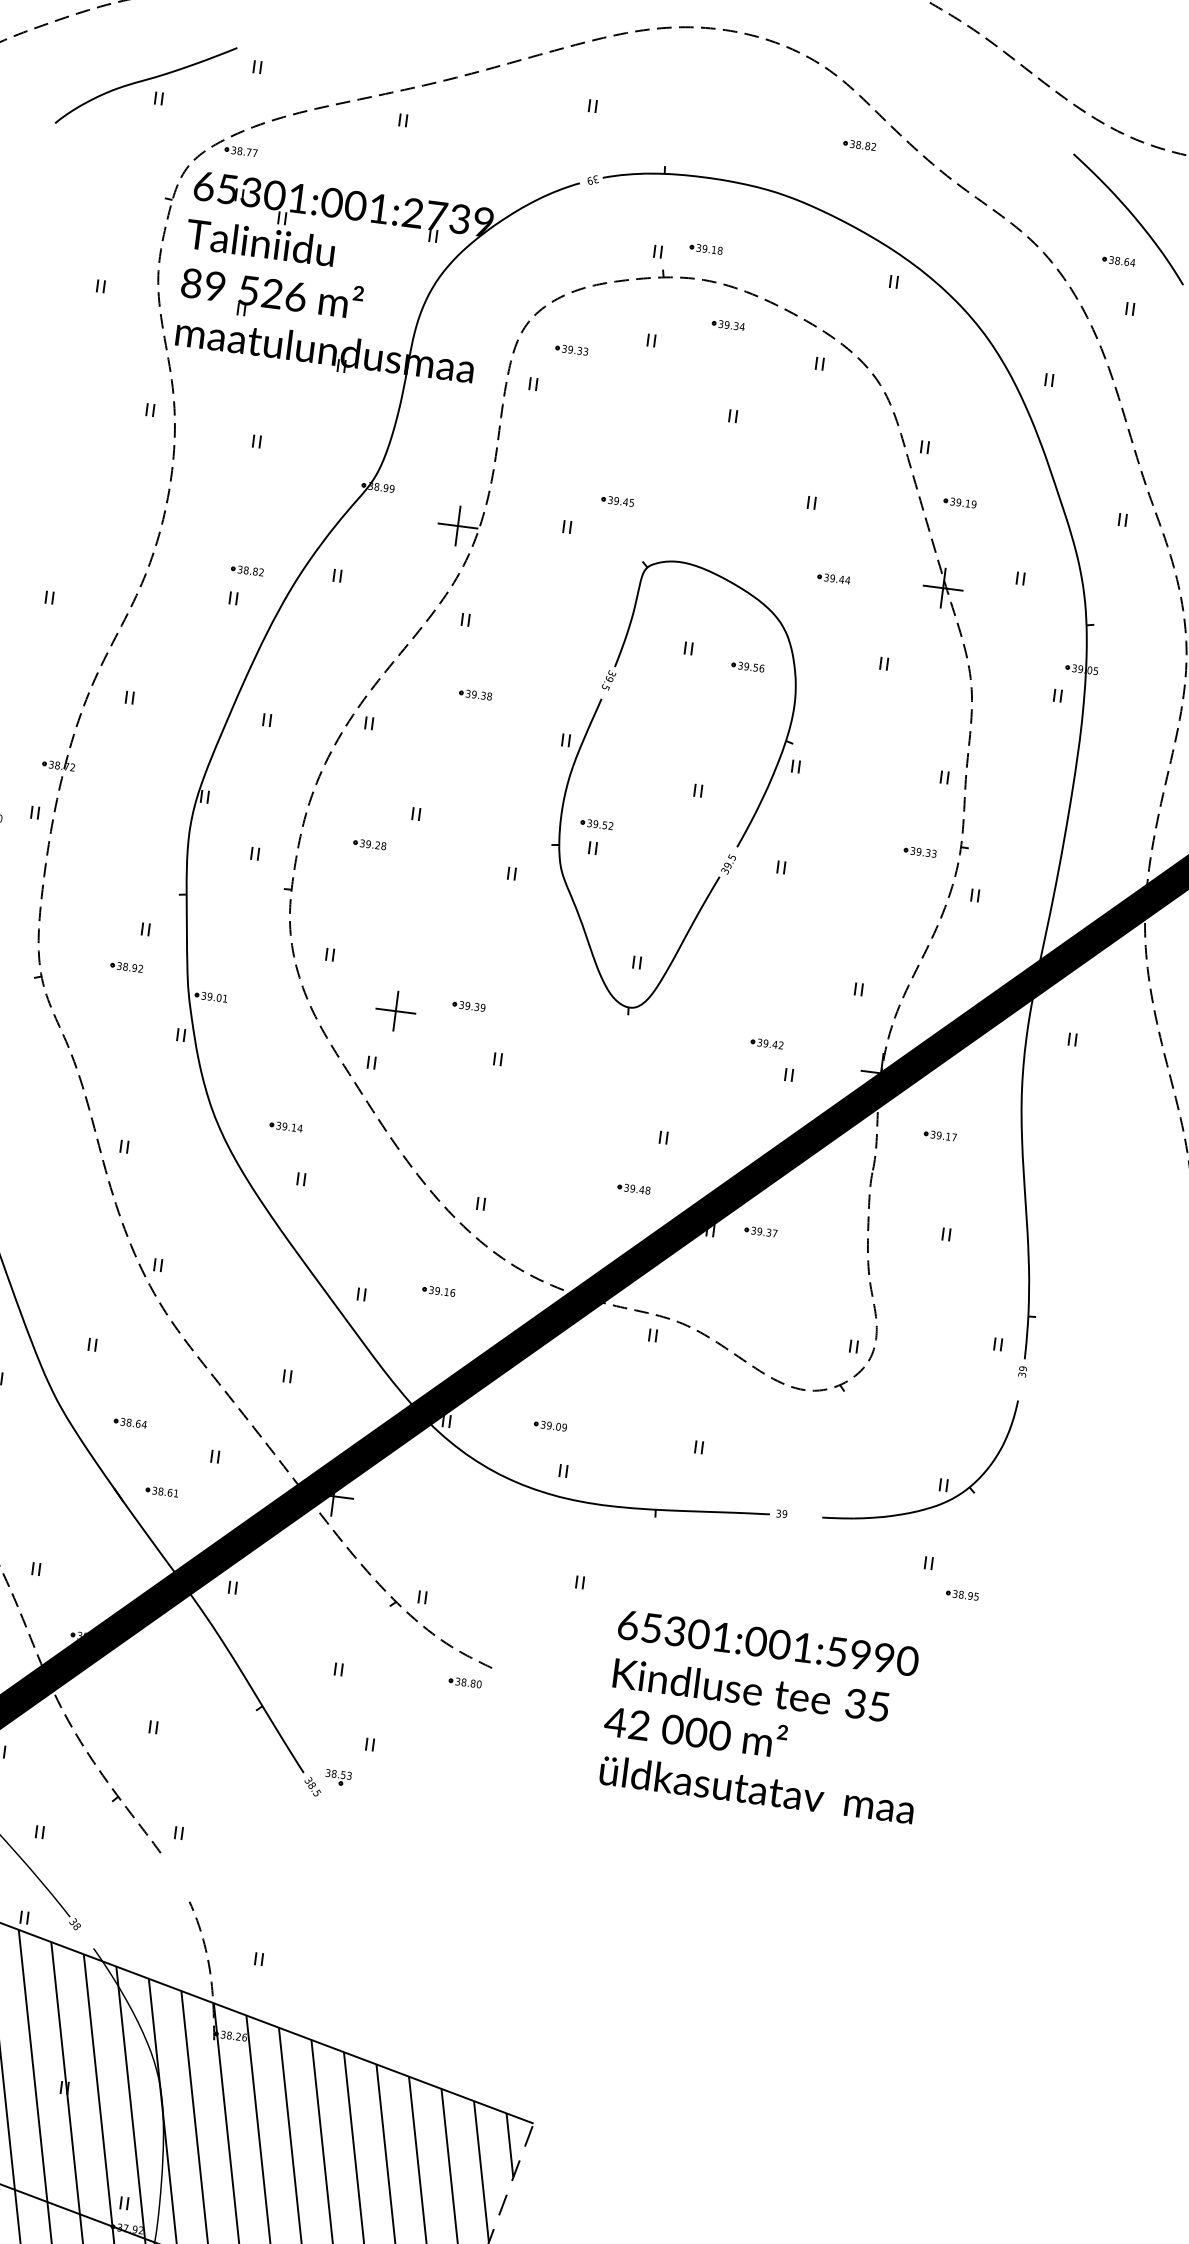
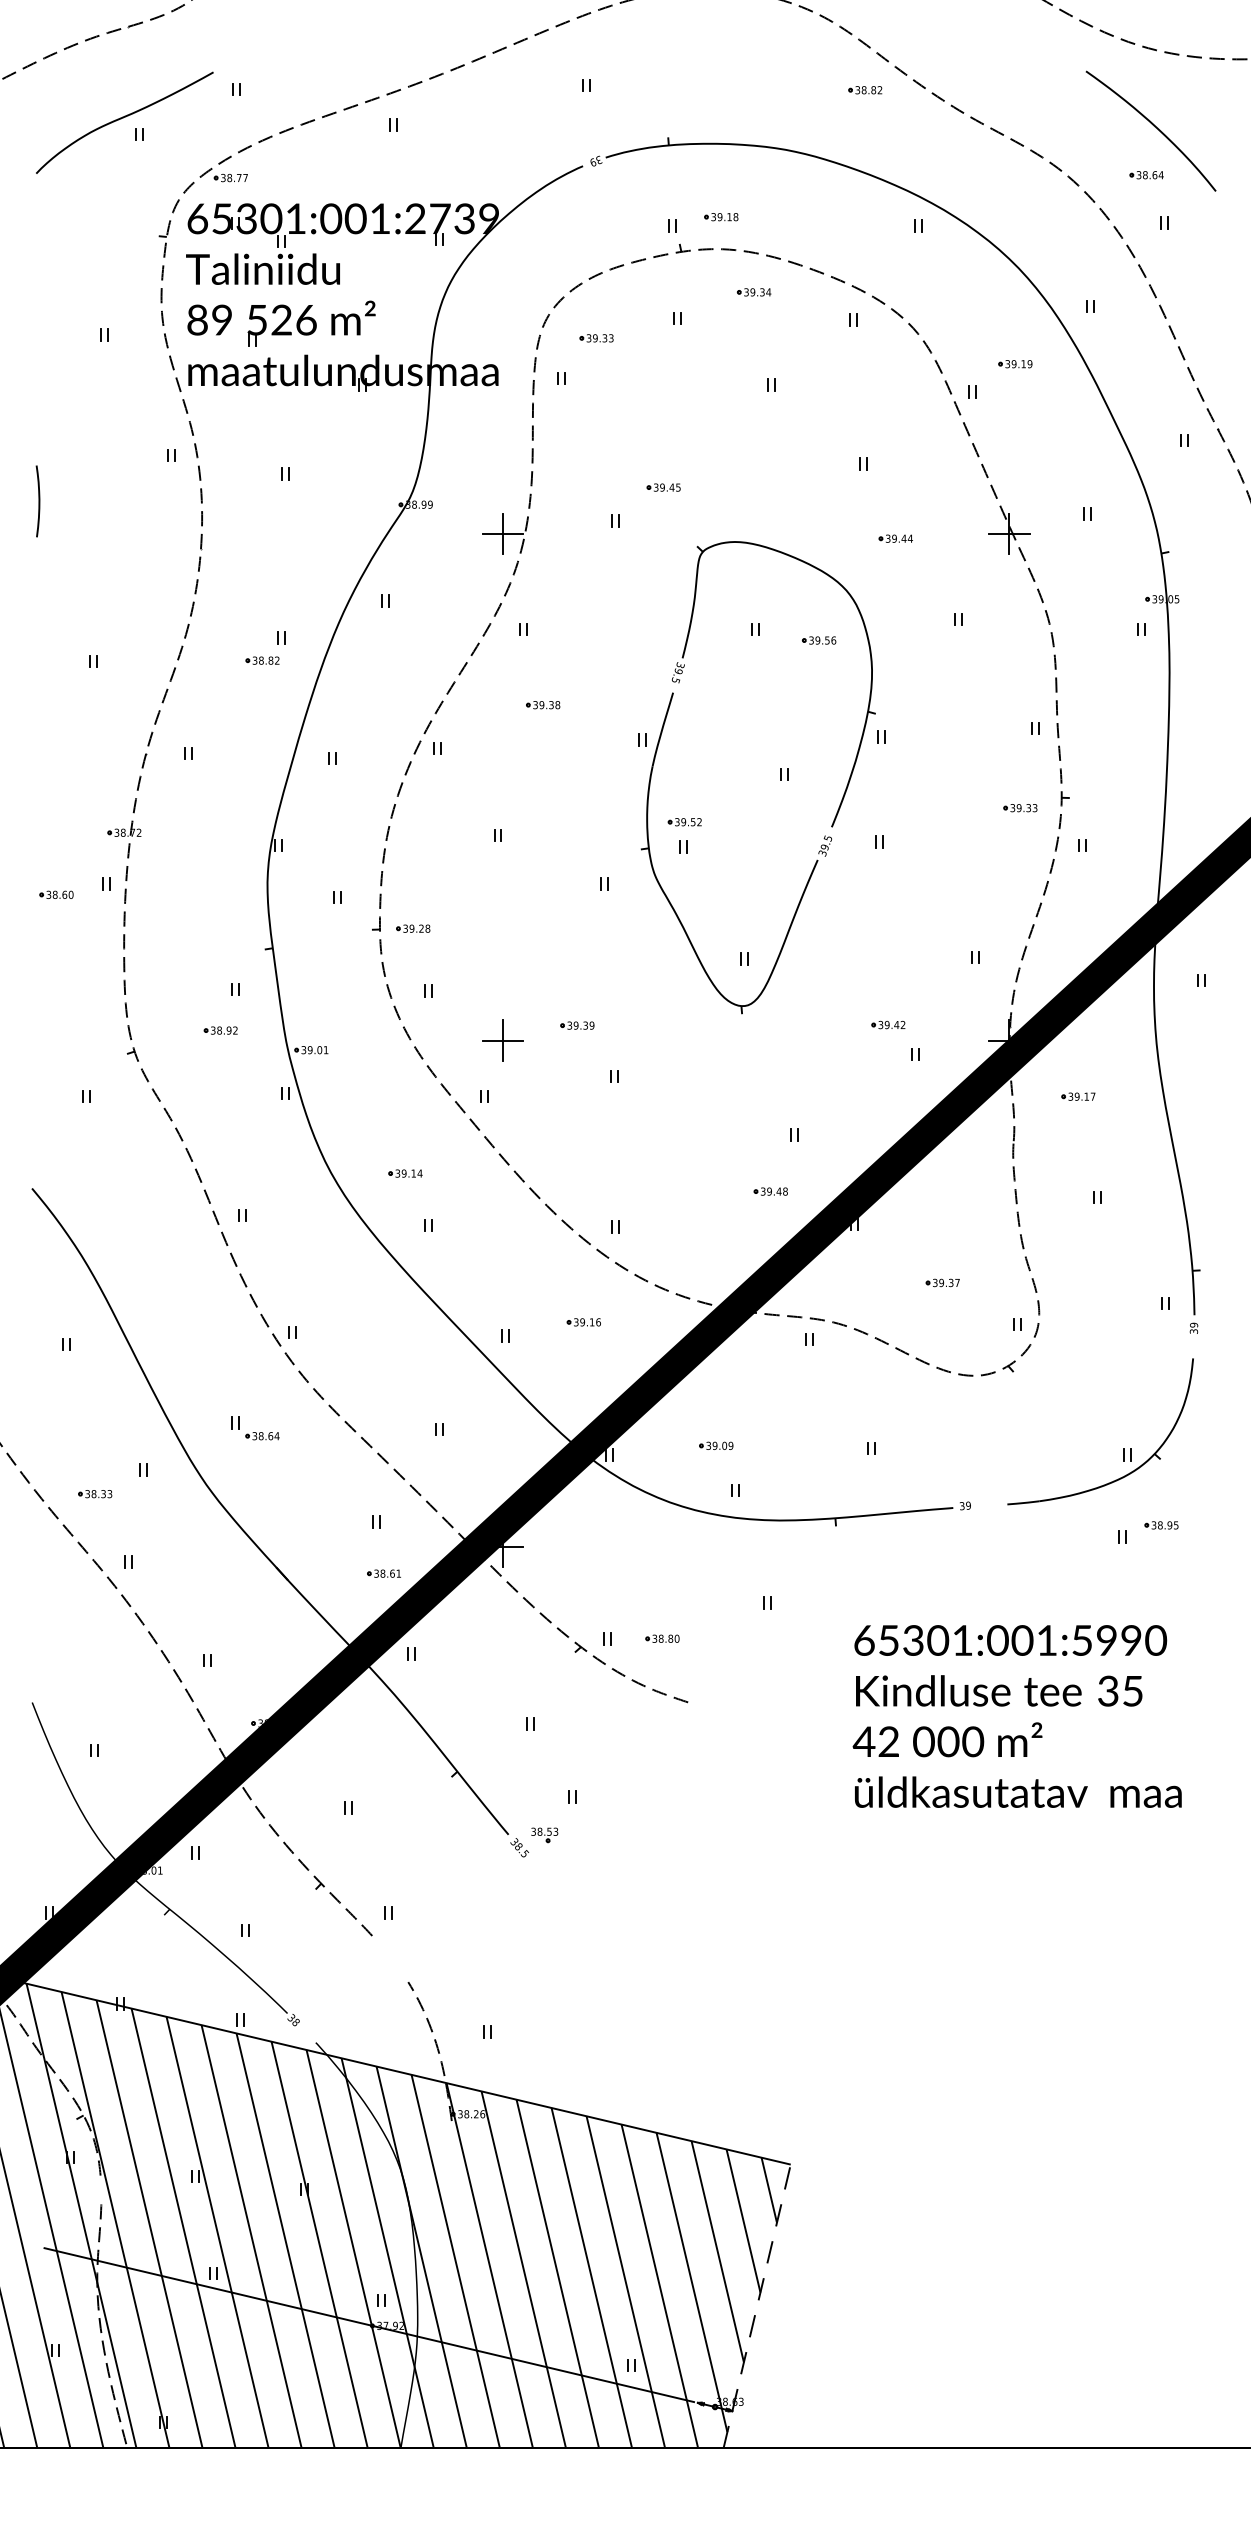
curve: (17, 437) -> (38, 501), added
part: (960, 503) -> (1015, 364), moved
part: (247, 570) -> (262, 660), moved
part: (370, 844) -> (413, 928), moved
part: (760, 1231) -> (942, 1282), moved
part: (130, 1423) -> (262, 1436), moved
part: (161, 1491) -> (383, 1573), moved
part: (962, 1595) -> (1161, 1525), moved
part: (465, 1682) -> (662, 1638), moved
text: (764, 1716) -> (1016, 1716), moved

